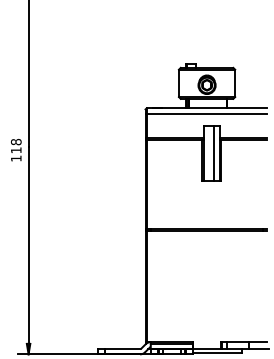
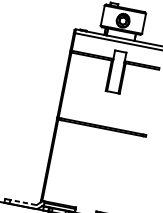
line: (214, 153) -> (118, 72), removed
line: (122, 349) -> (23, 202), solid -> dashed

